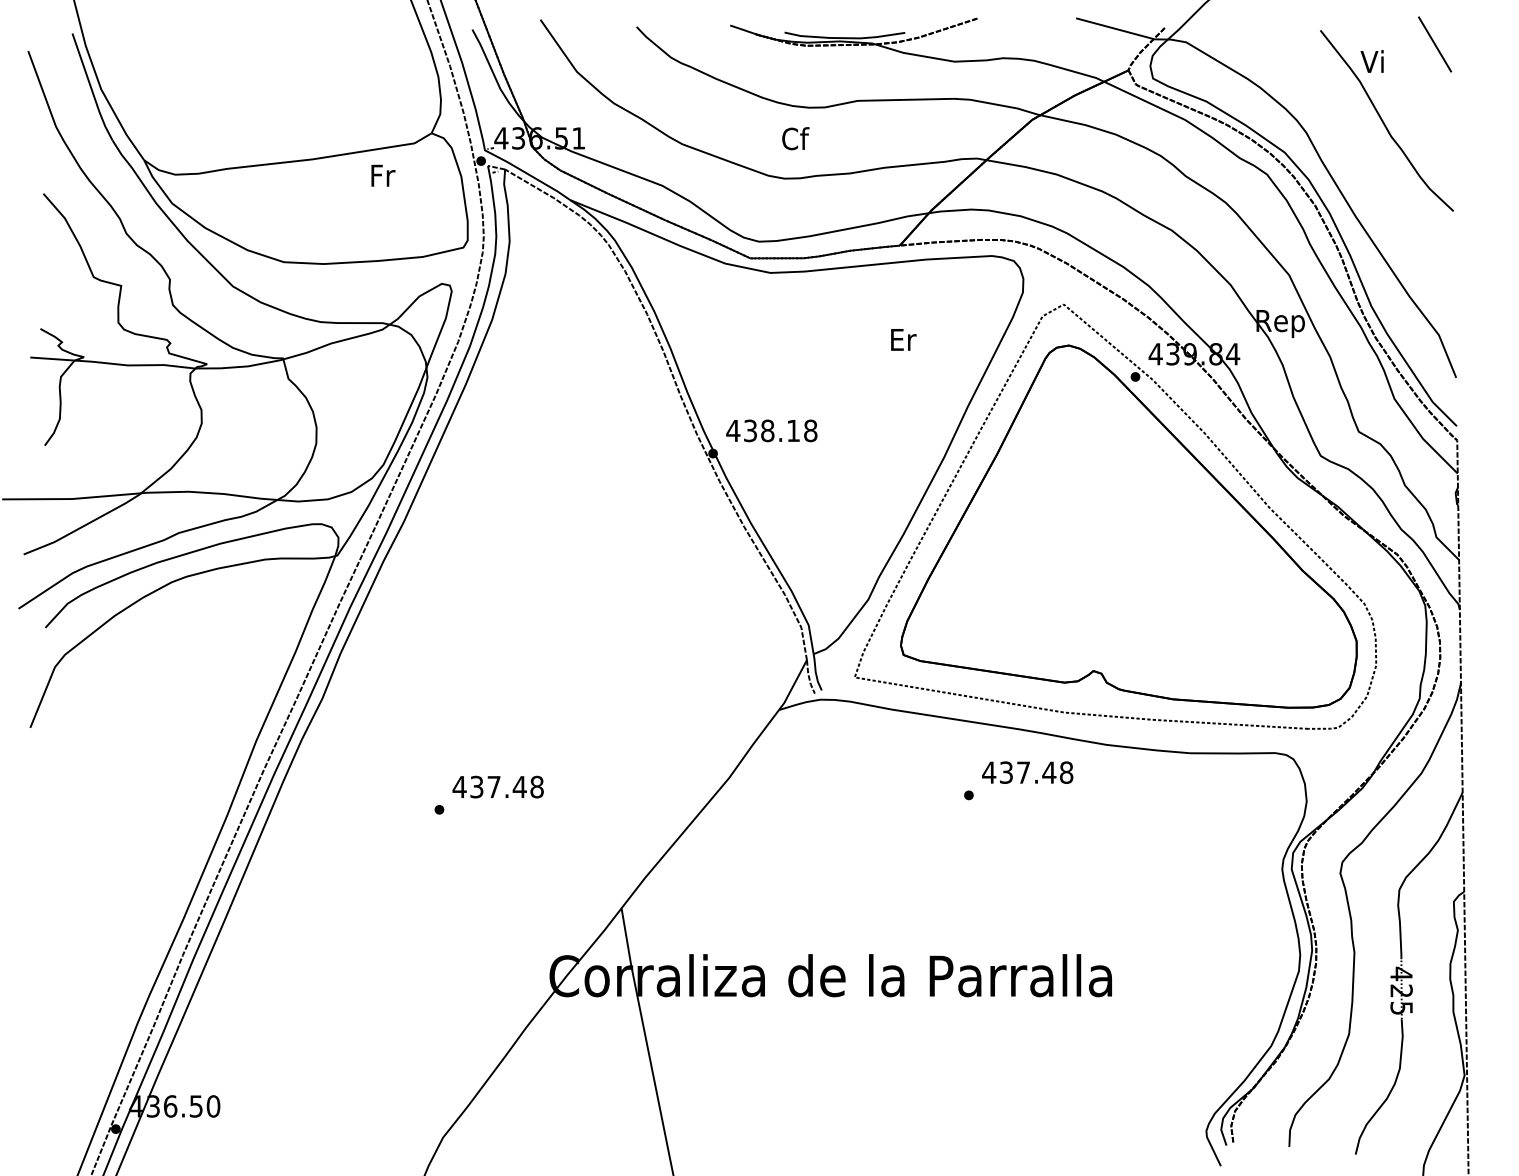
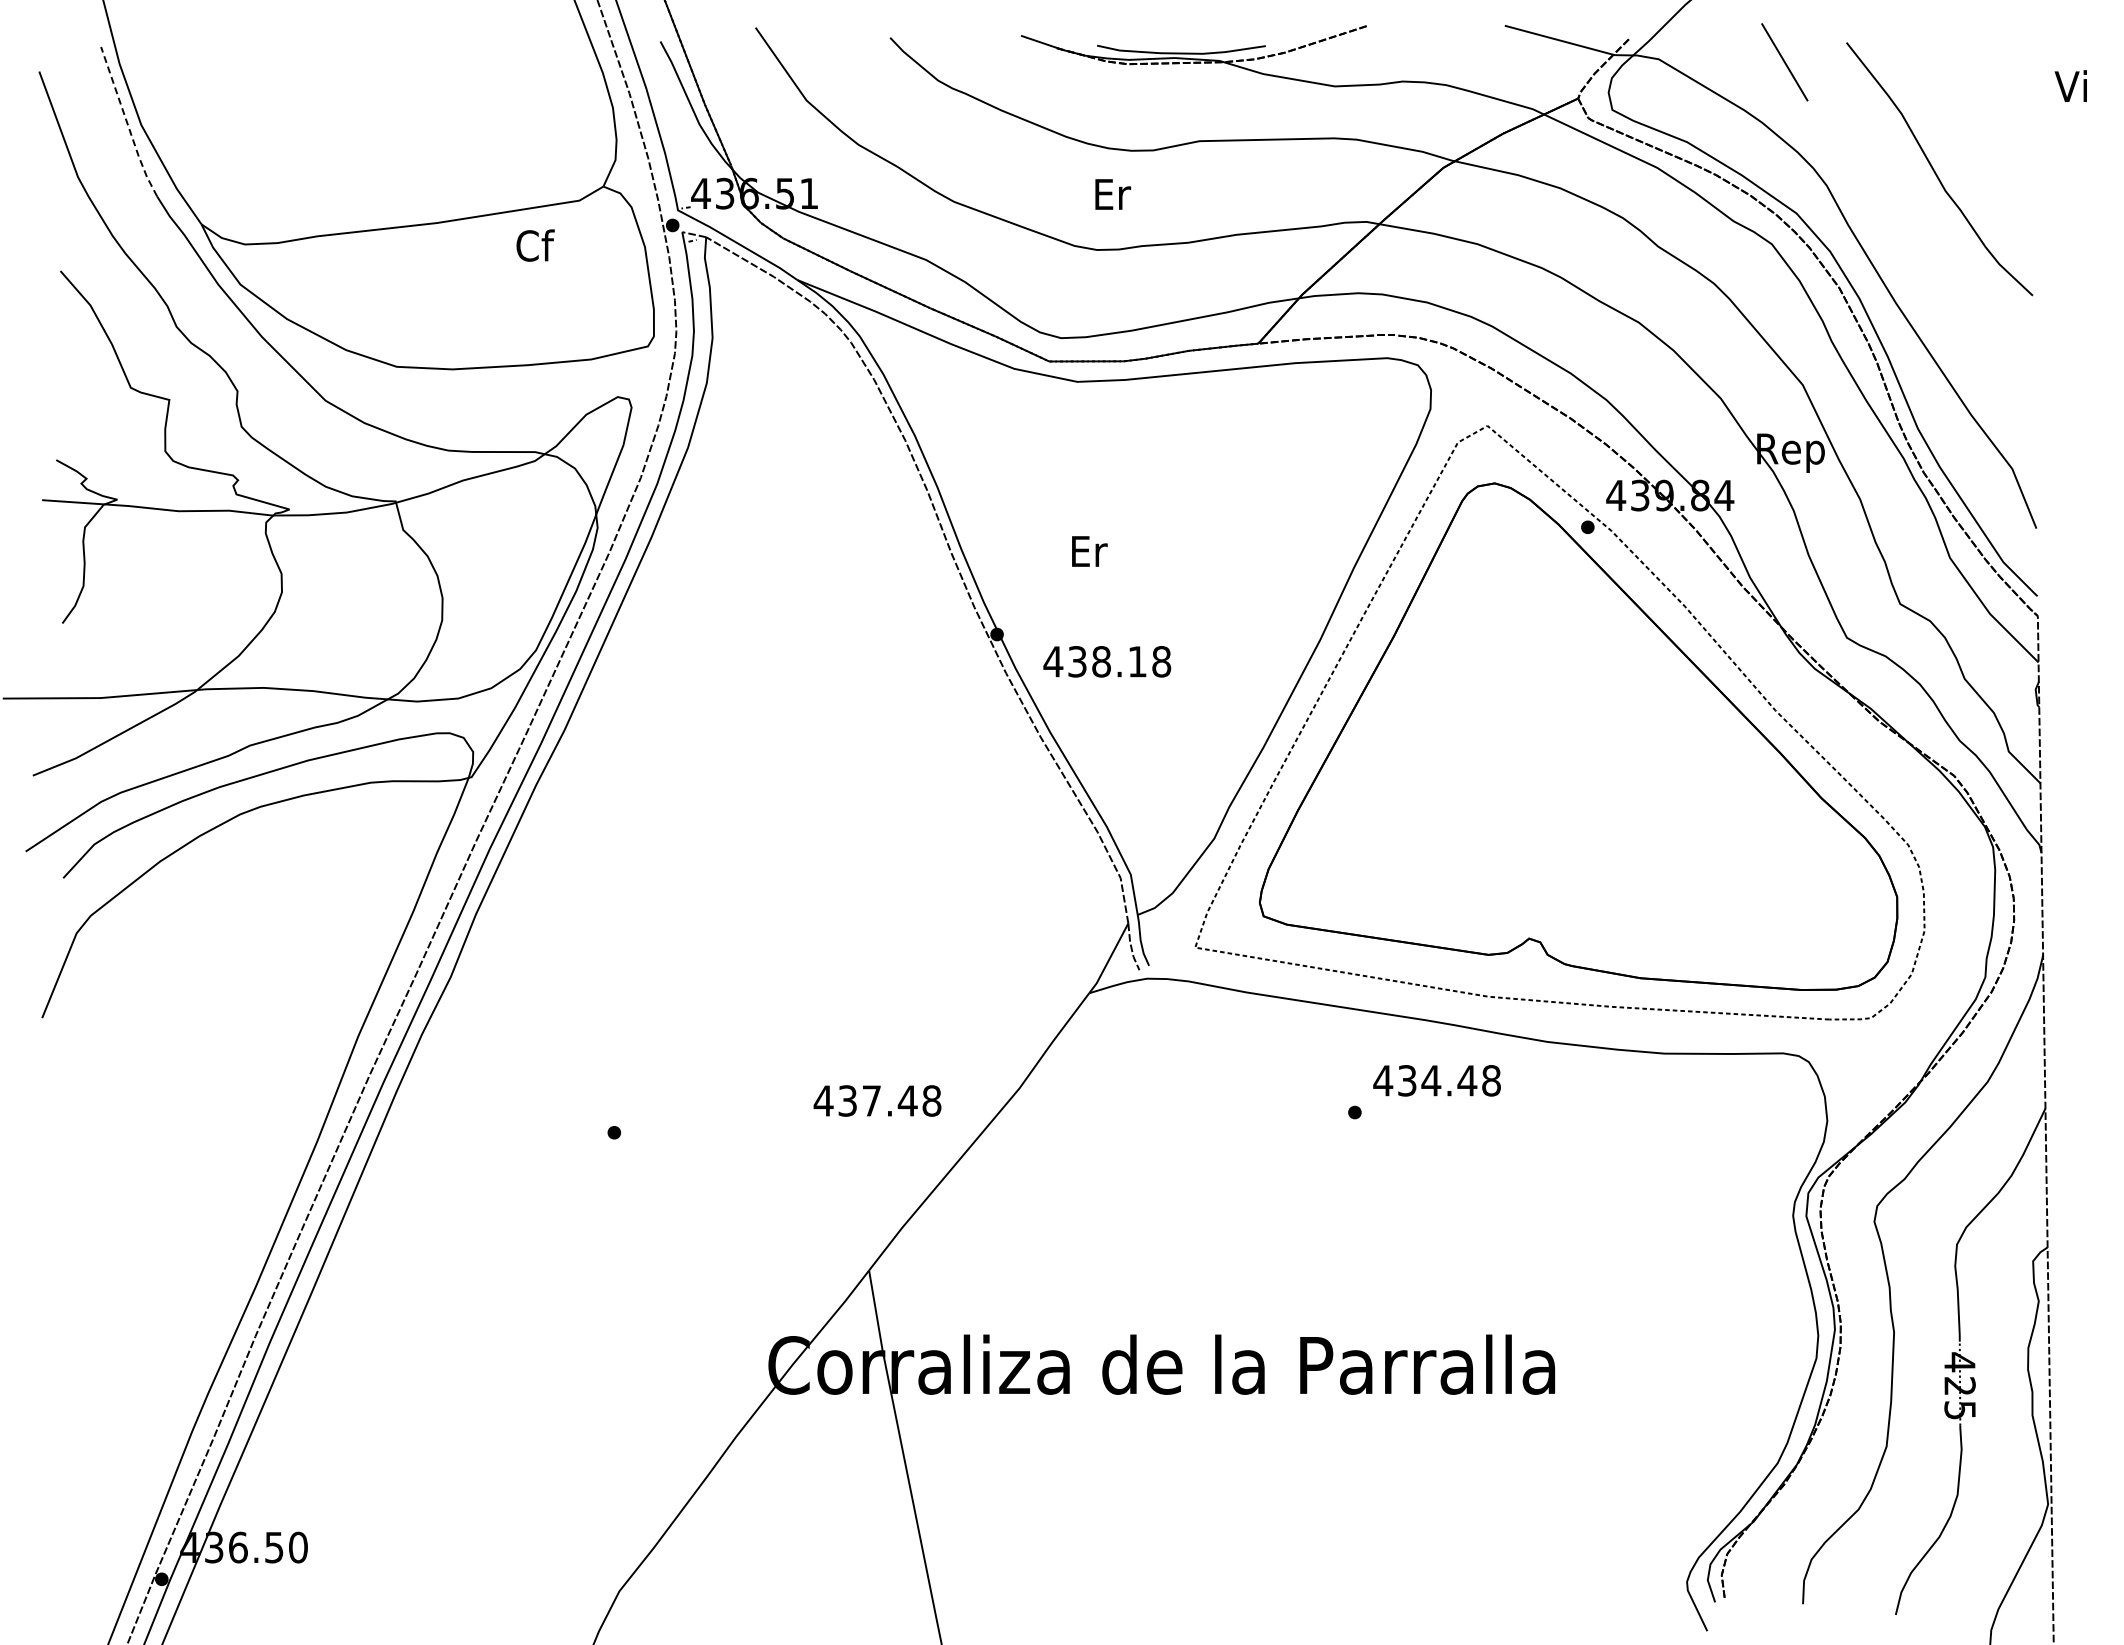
line: (1434, 44) -> (1784, 62), moved
text: (1371, 61) -> (2070, 85), moved
line: (91, 88) -> (127, 123), solid -> dashed
text: (795, 138) -> (1112, 193), Cf -> Er
text: (383, 175) -> (535, 245), Fr -> Cf
text: (903, 339) -> (1089, 551), moved
text: (772, 430) -> (1107, 661), moved
text: (1023, 772) -> (1431, 1080), 437.48 -> 434.48
text: (498, 786) -> (877, 1100), moved

